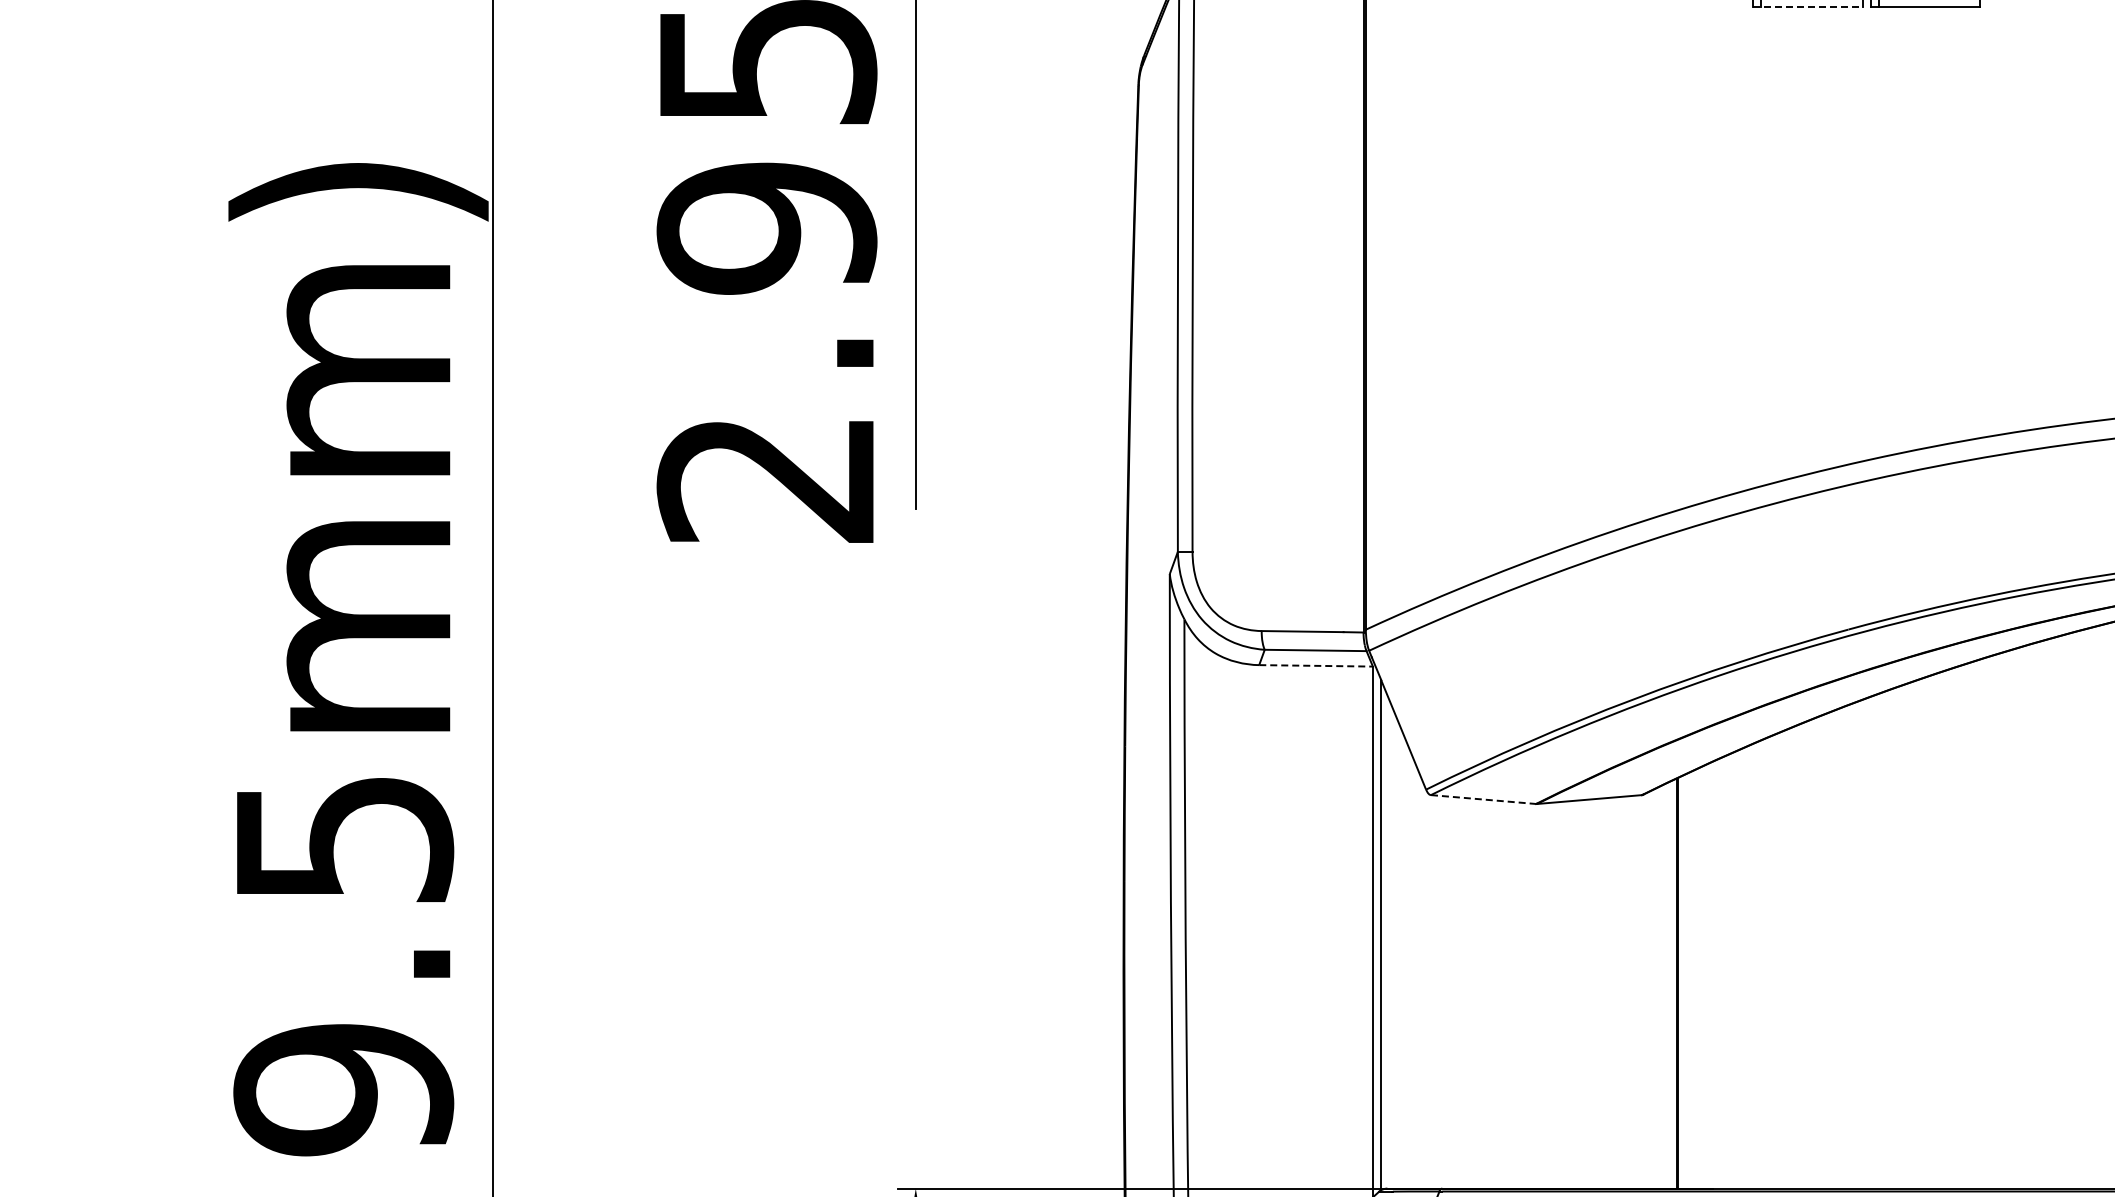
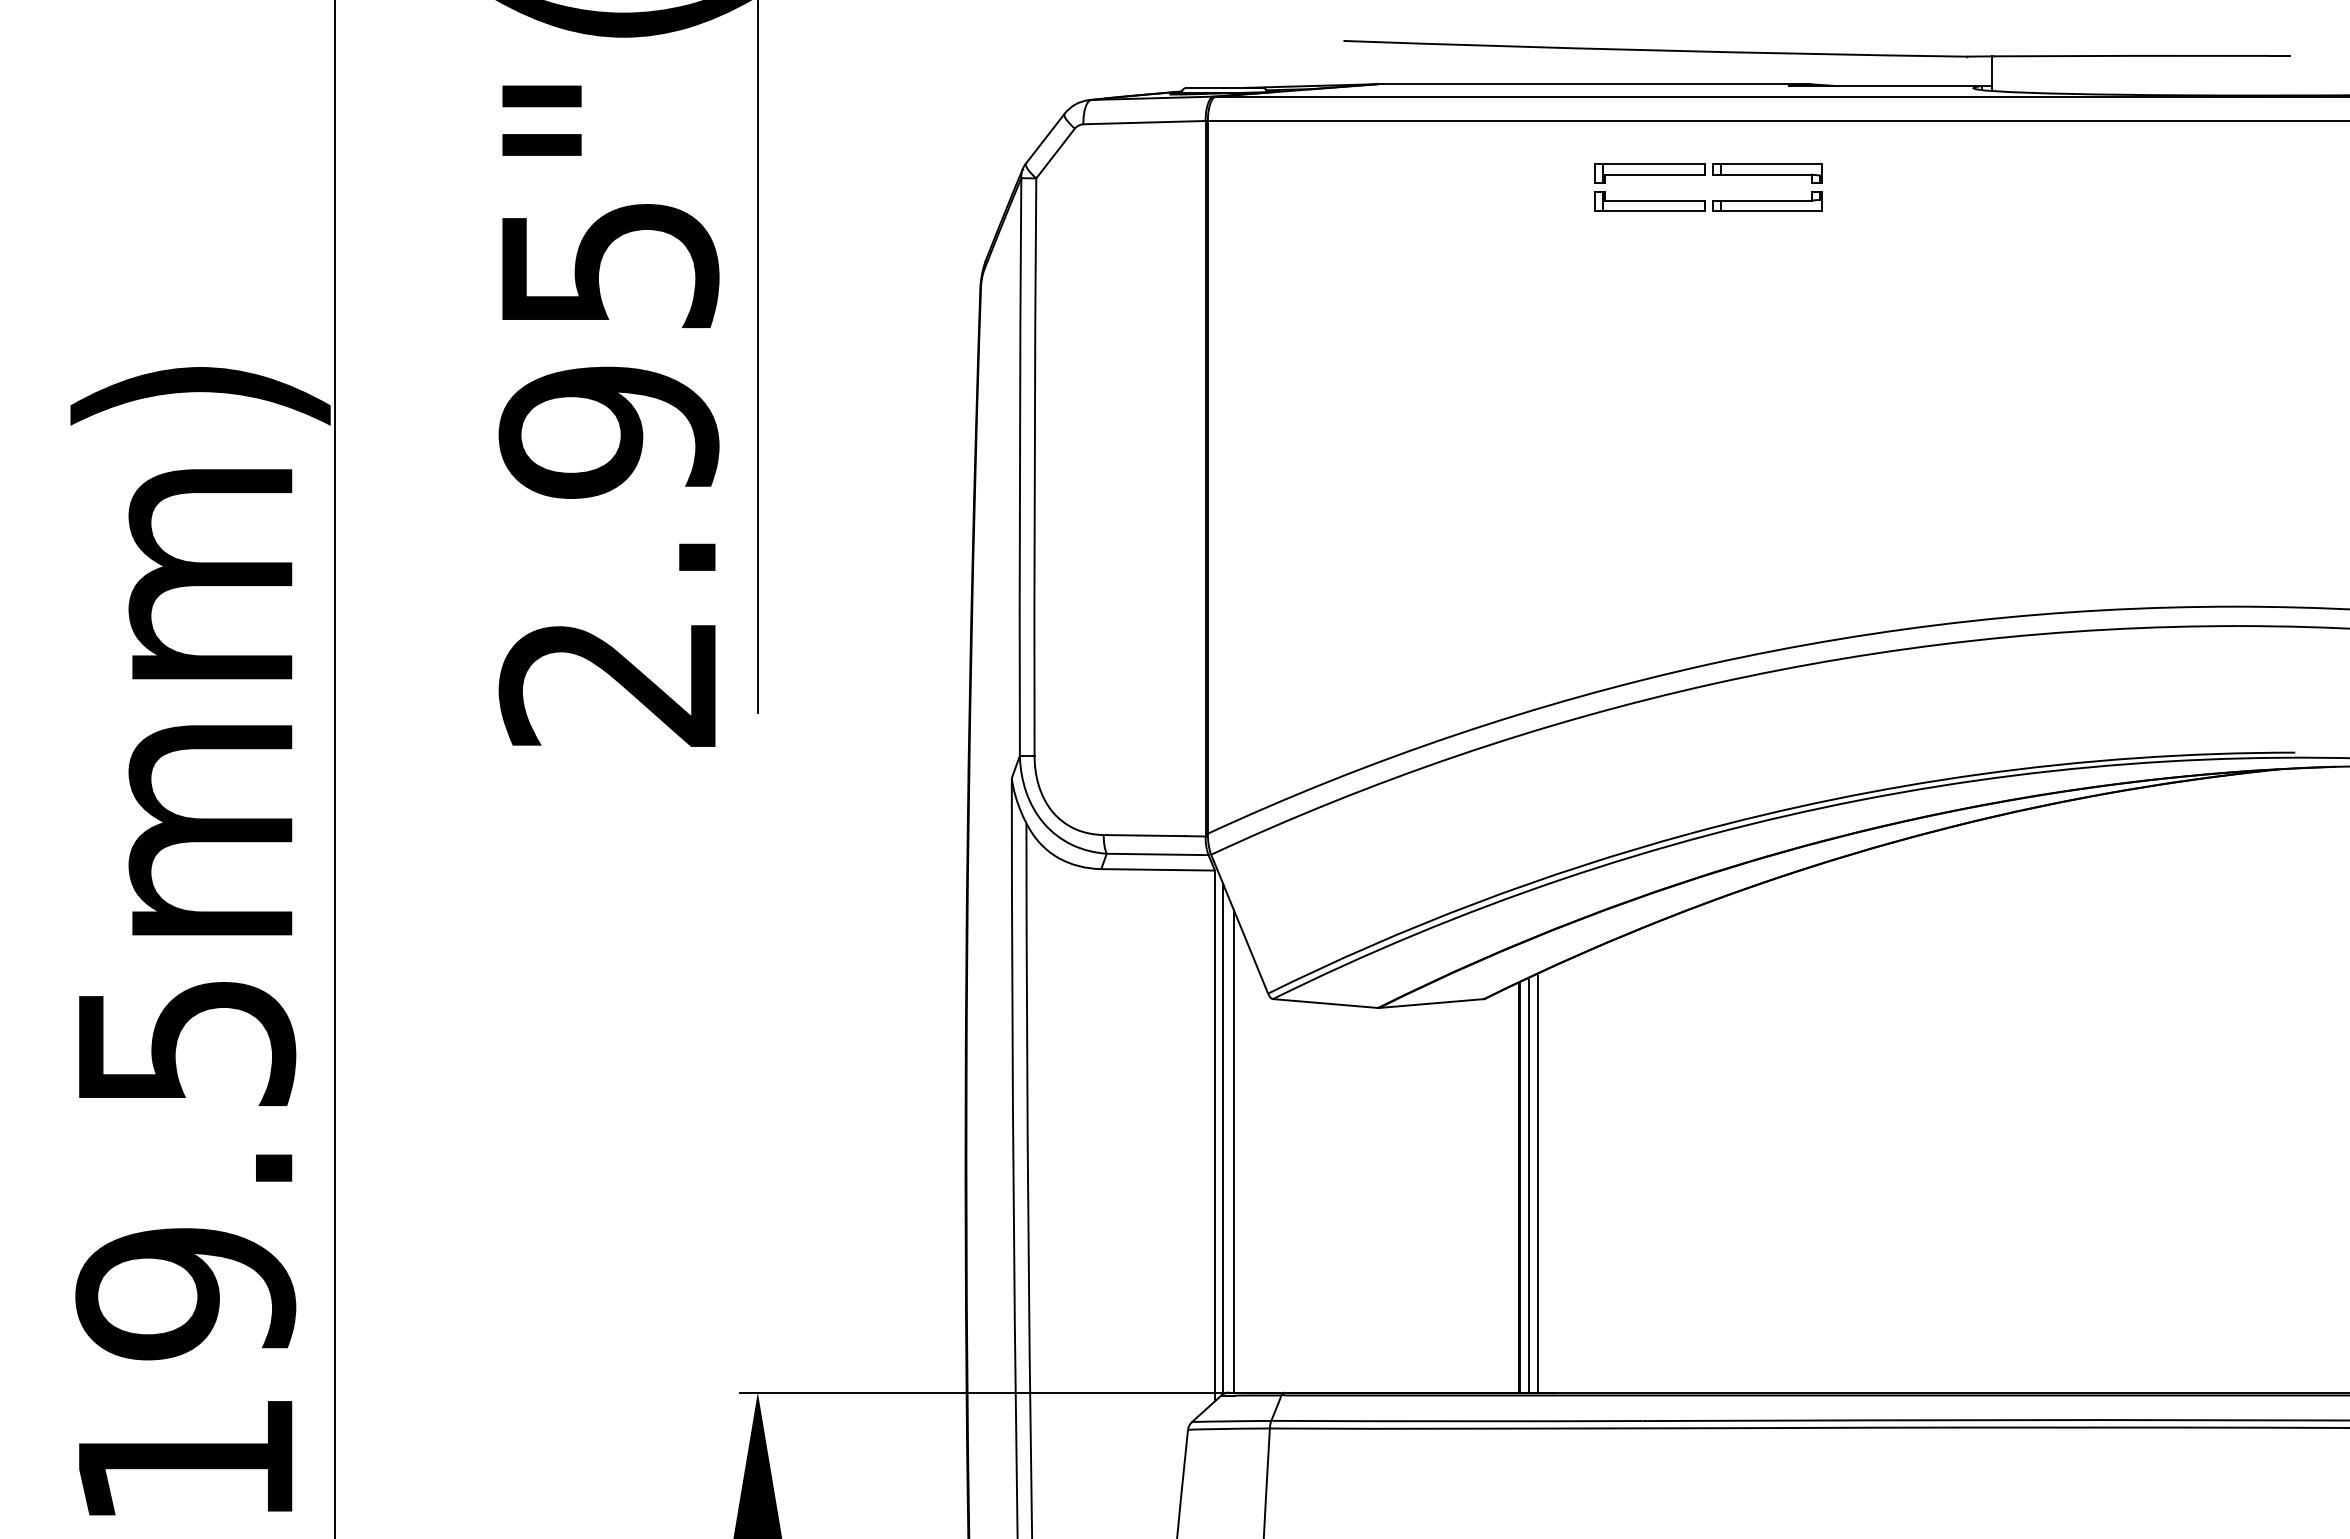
line: (1807, 7) -> (1649, 211), dashed -> solid
line: (1316, 665) -> (1158, 869), dashed -> solid
line: (1483, 799) -> (1325, 1003), dashed -> solid
line: (1391, 946) -> (1233, 1150), added
line: (1695, 979) -> (1537, 1183), added
line: (1687, 981) -> (1529, 1185), added

